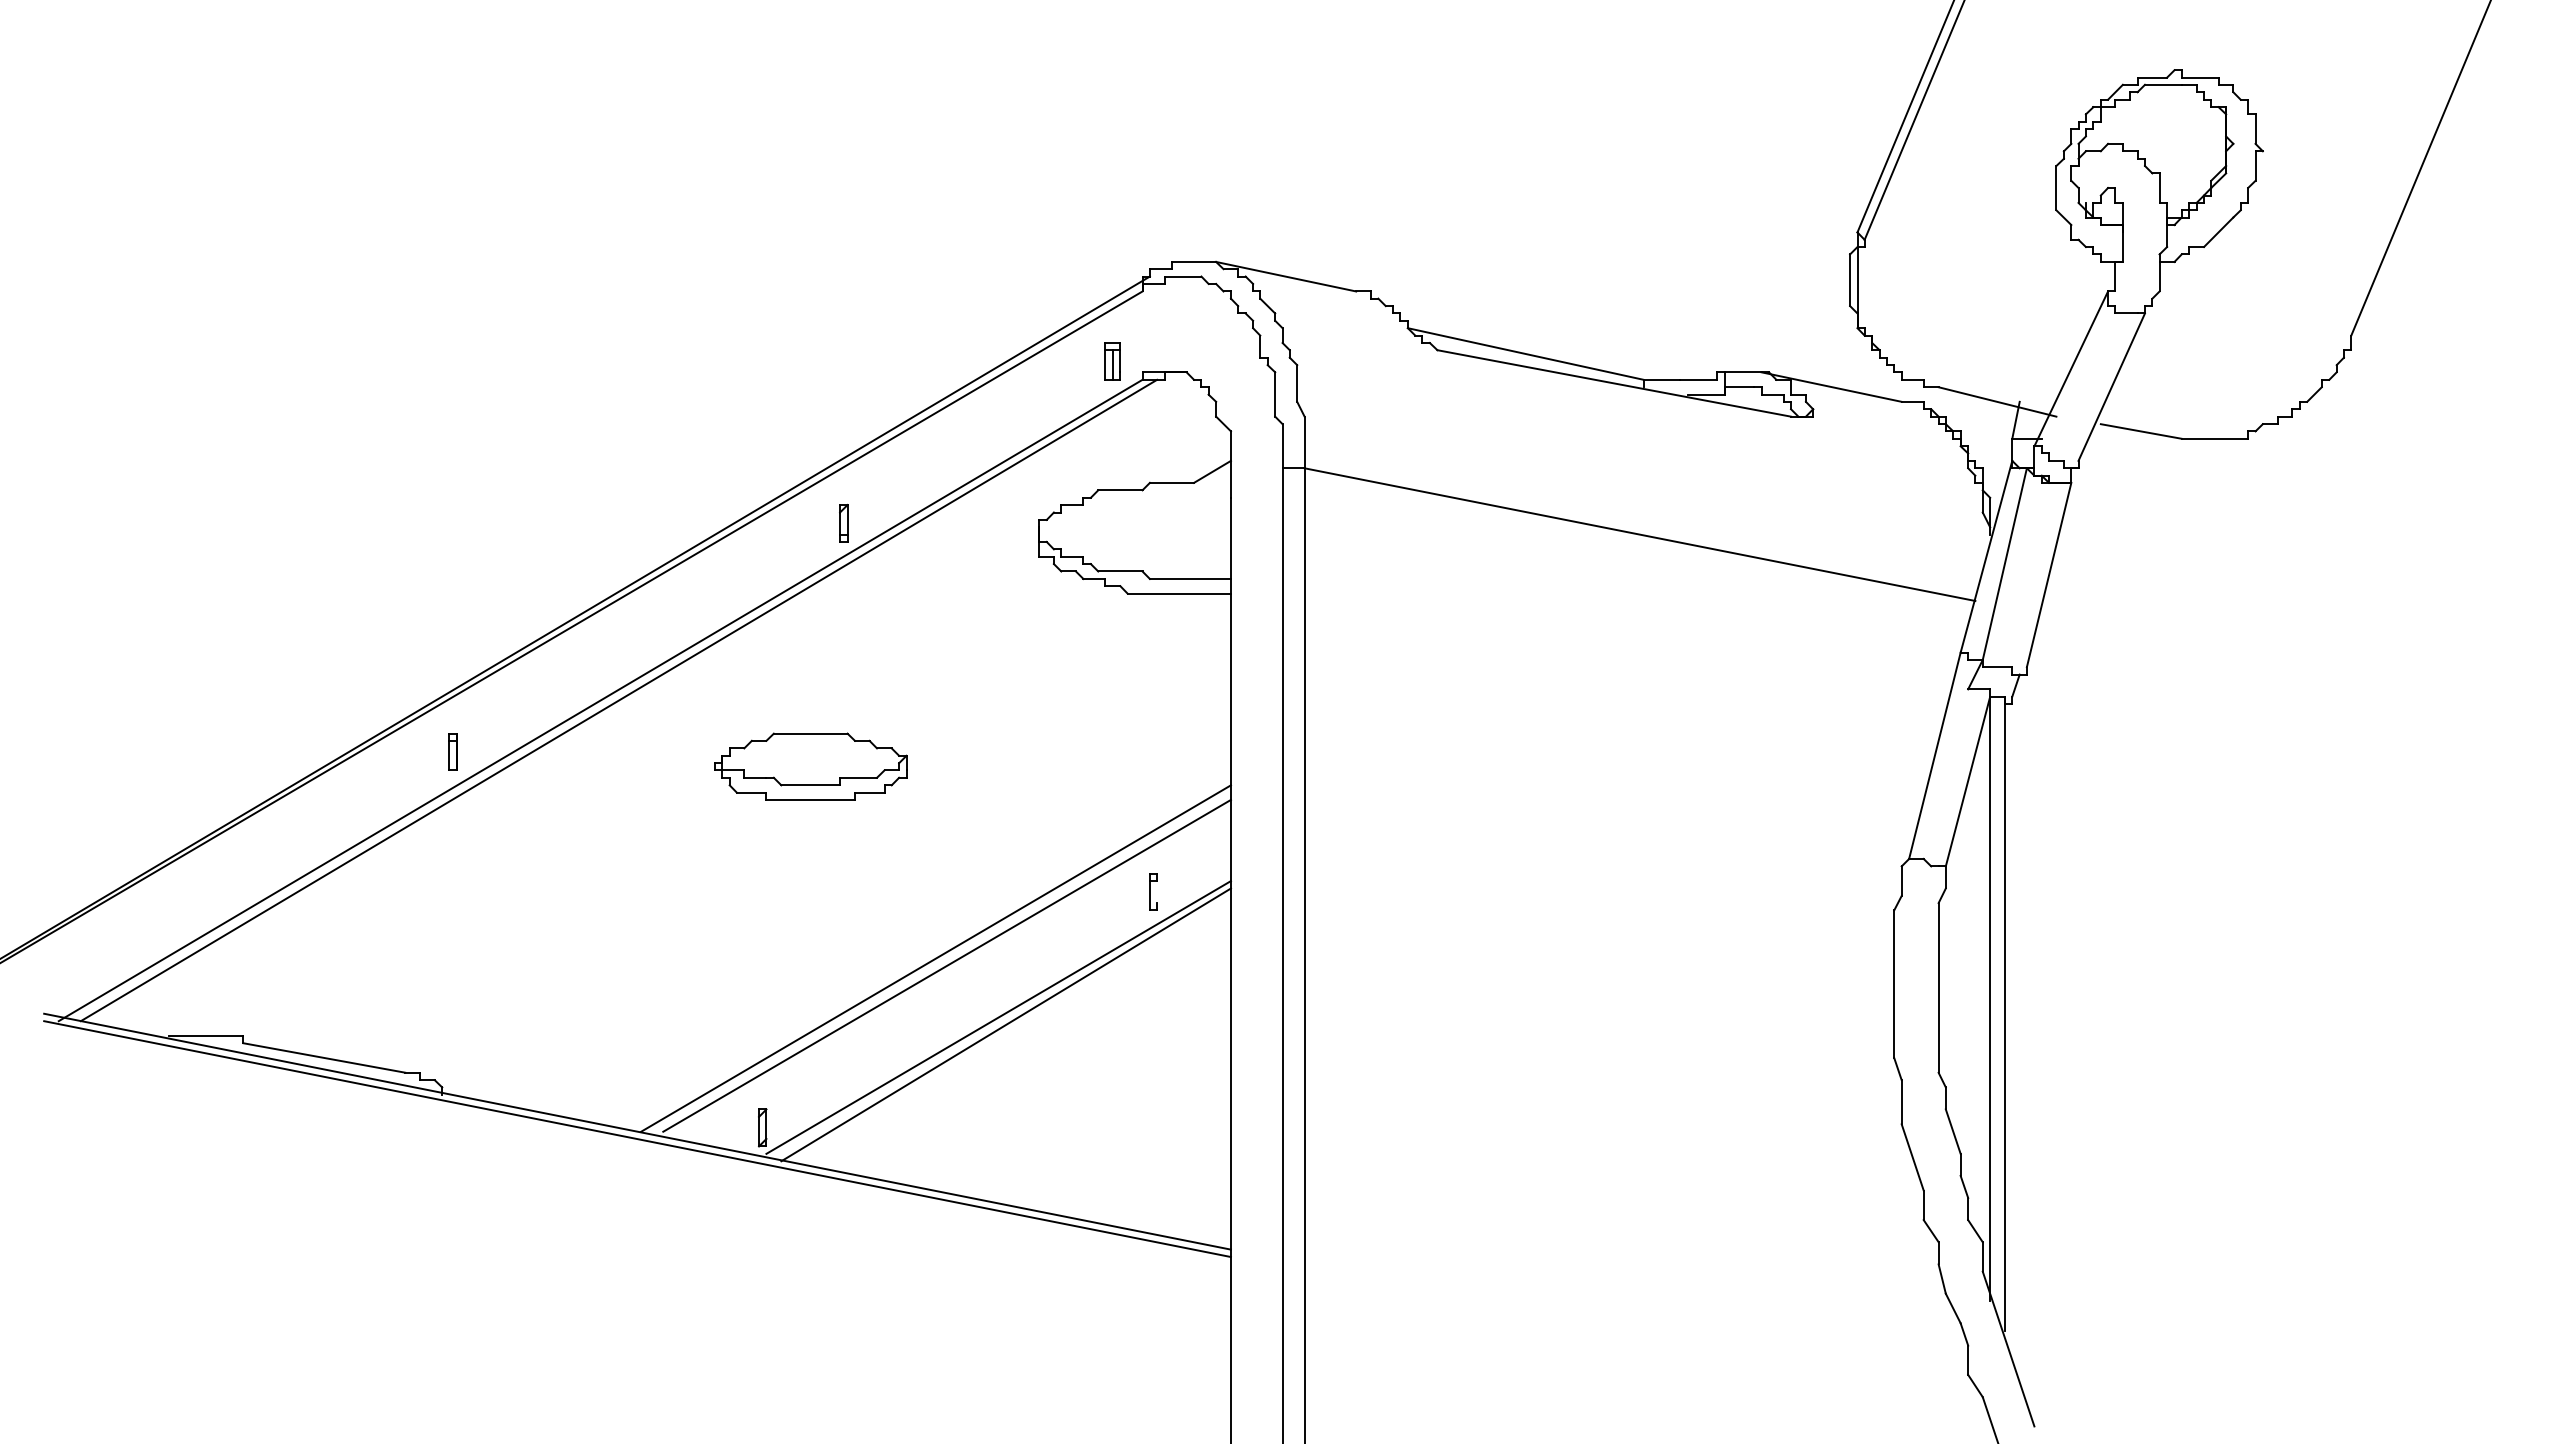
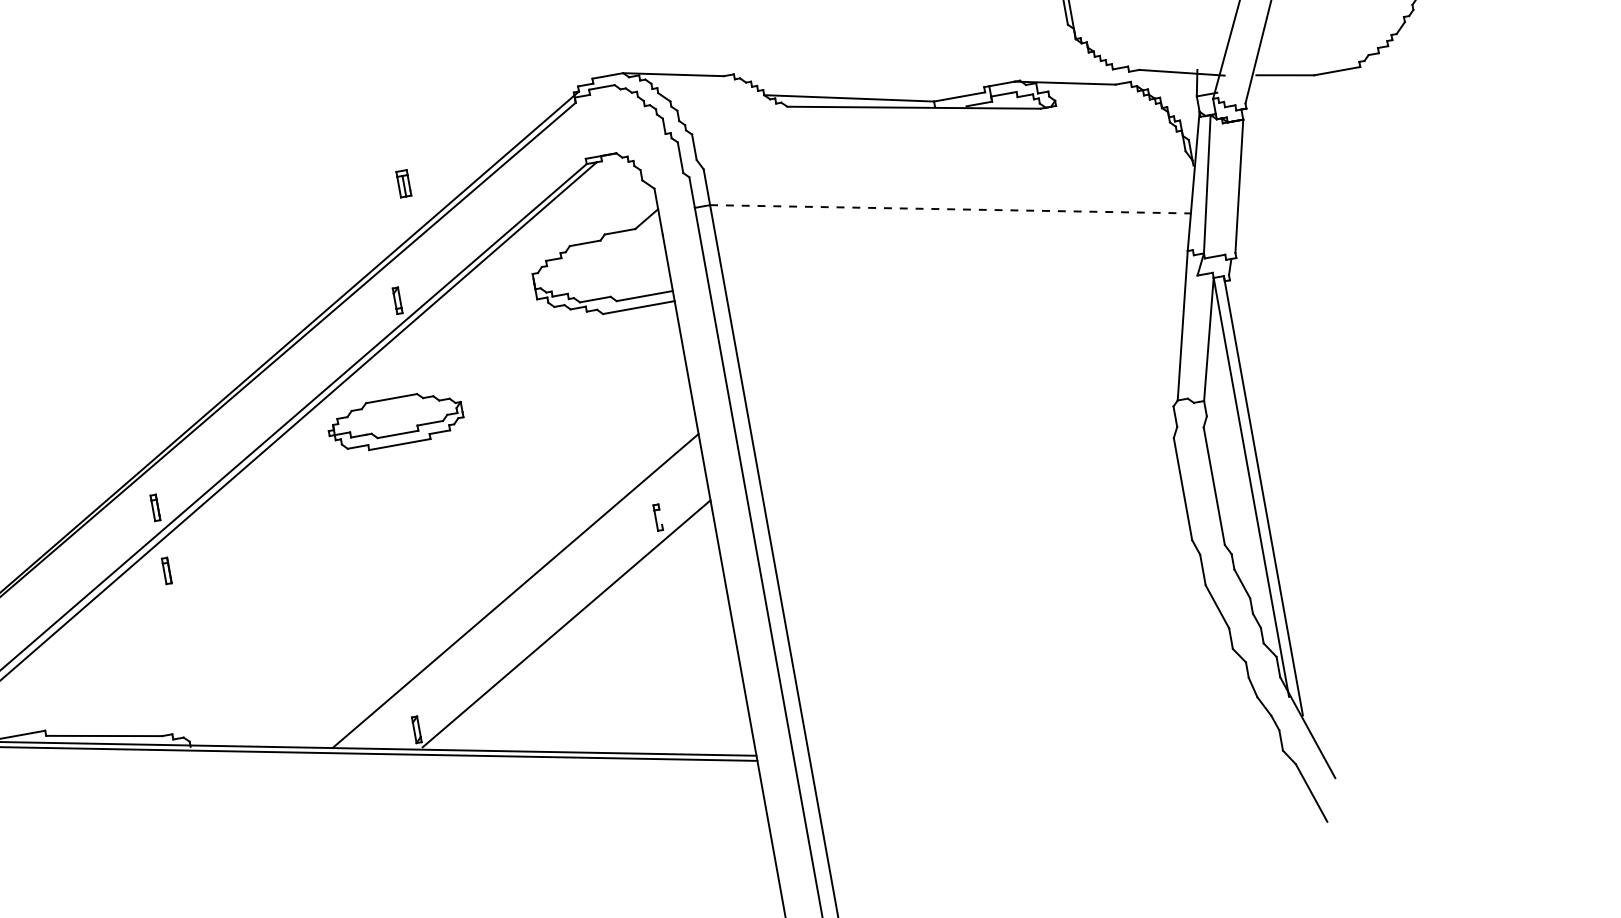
part: (1112, 361) -> (403, 183), moved
line: (1639, 534) -> (950, 209), solid -> dashed
part: (810, 766) -> (395, 421), moved
part: (452, 842) -> (166, 570), added
line: (946, 965) -> (523, 594), removed
line: (1005, 1024) -> (572, 627), removed

